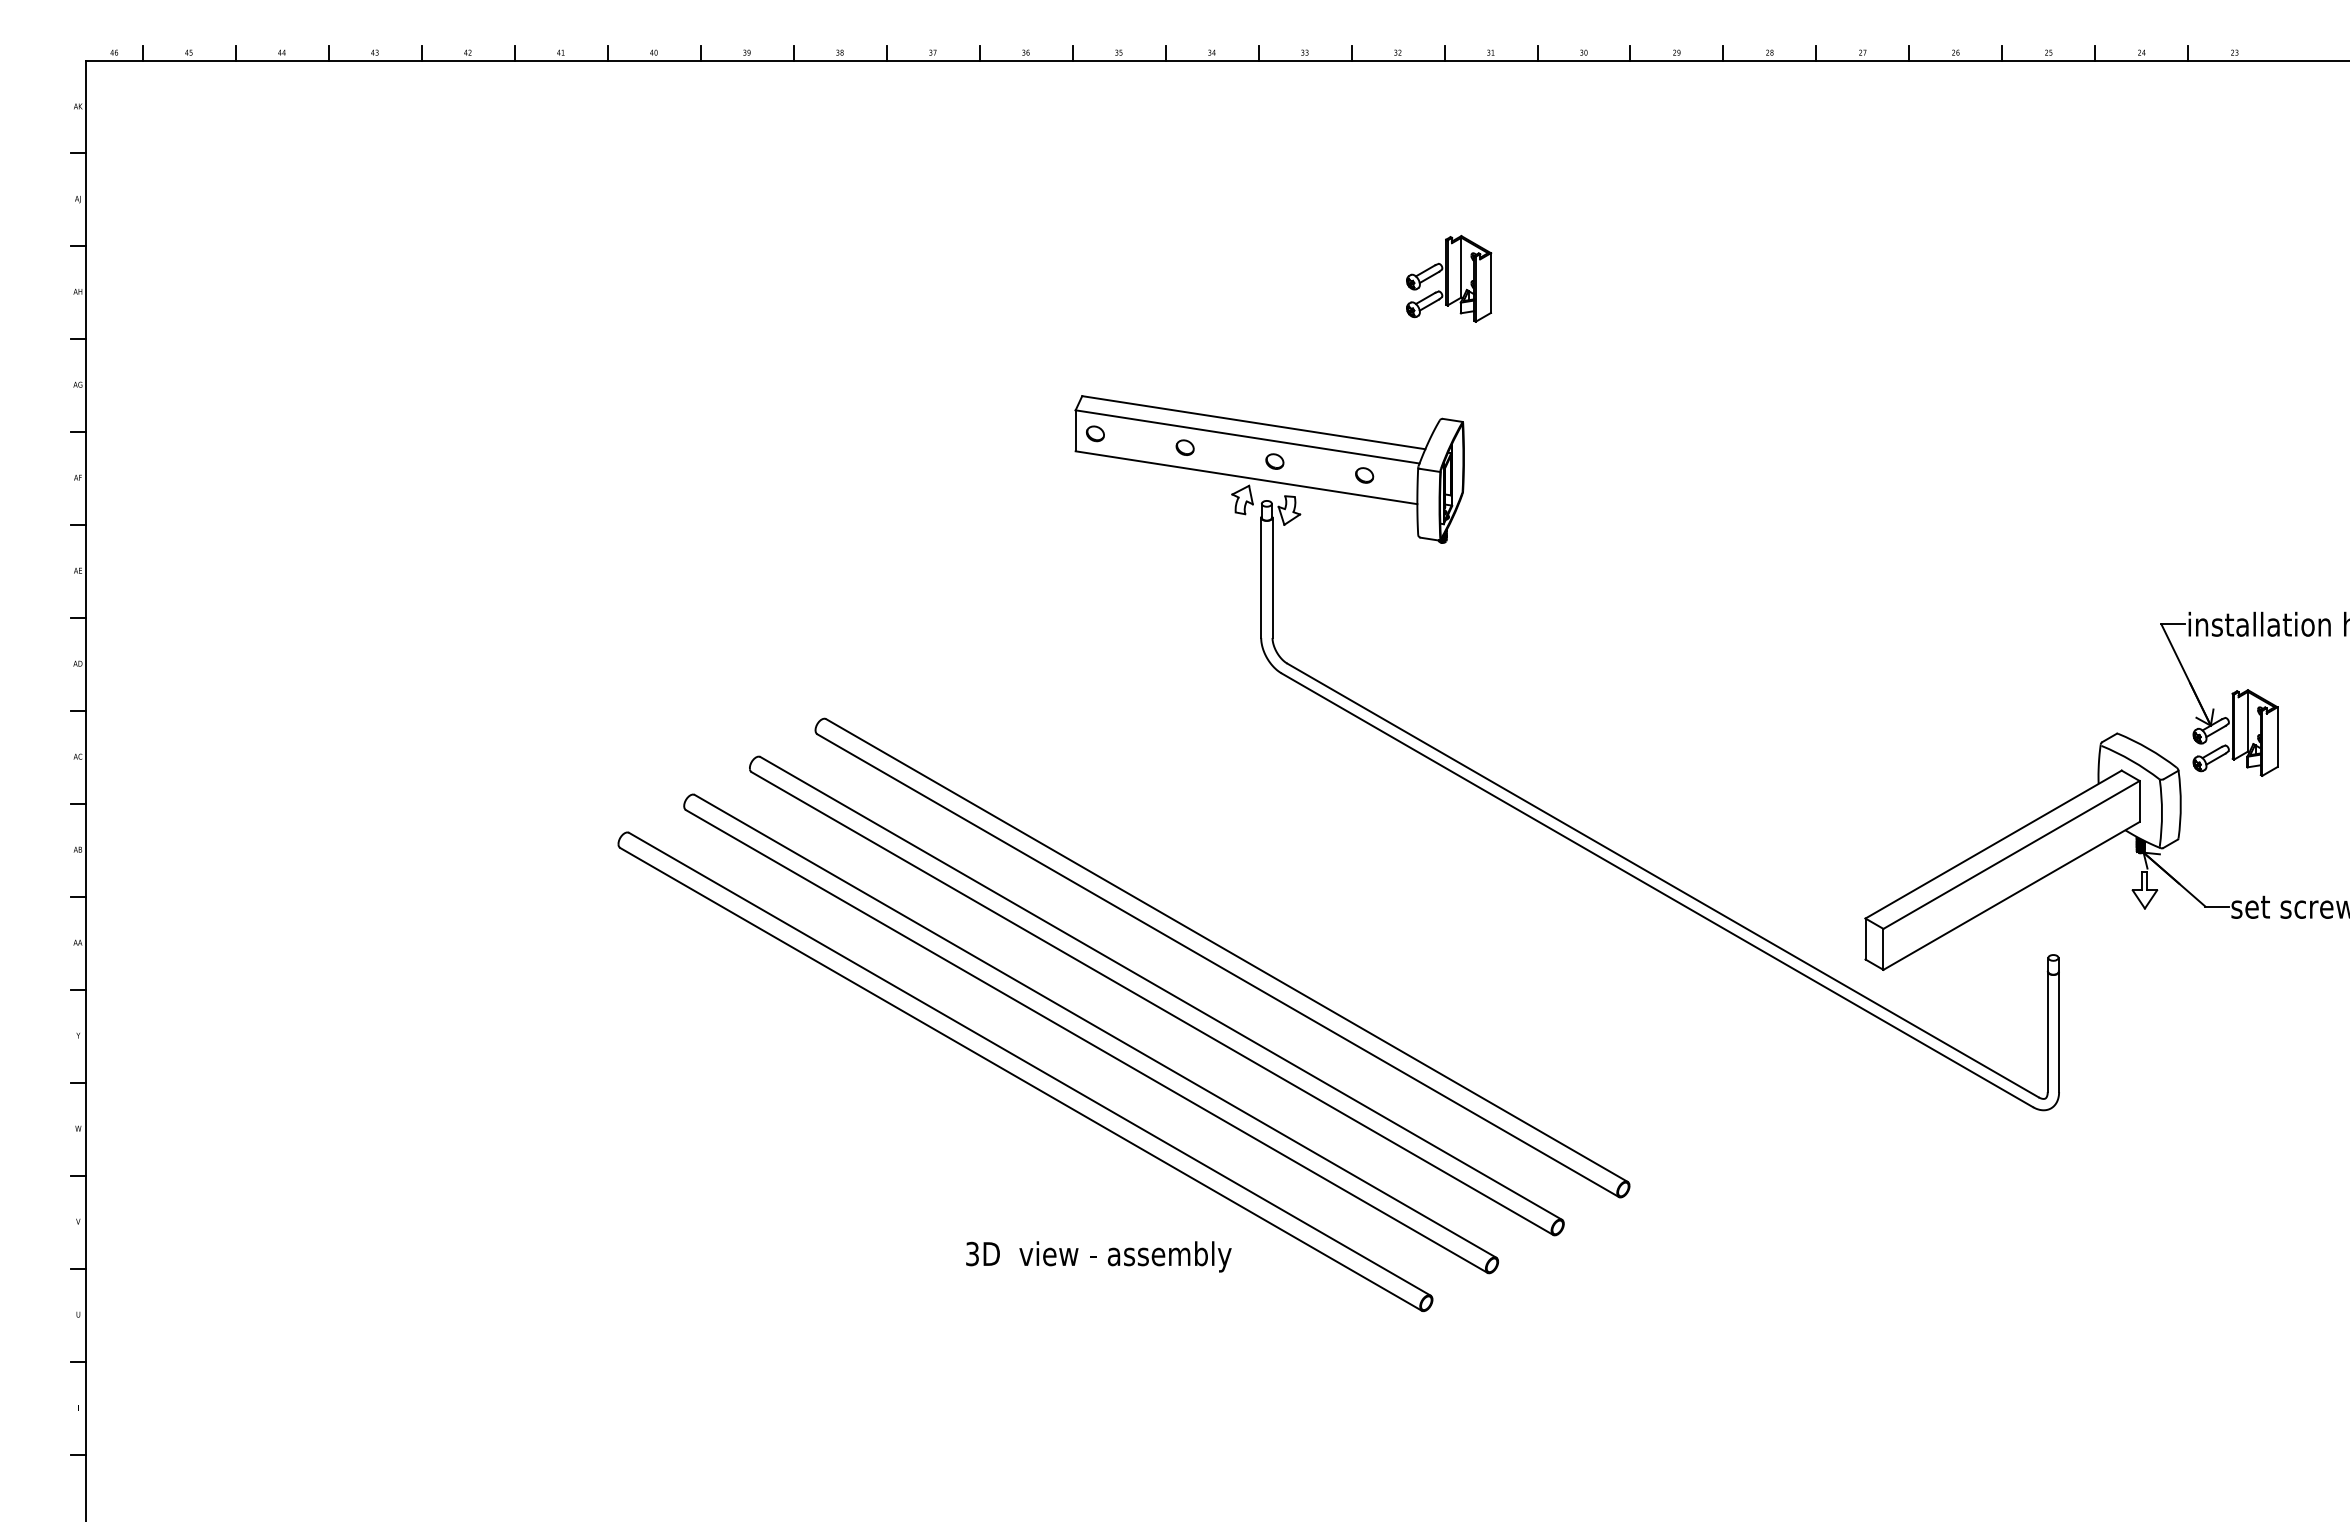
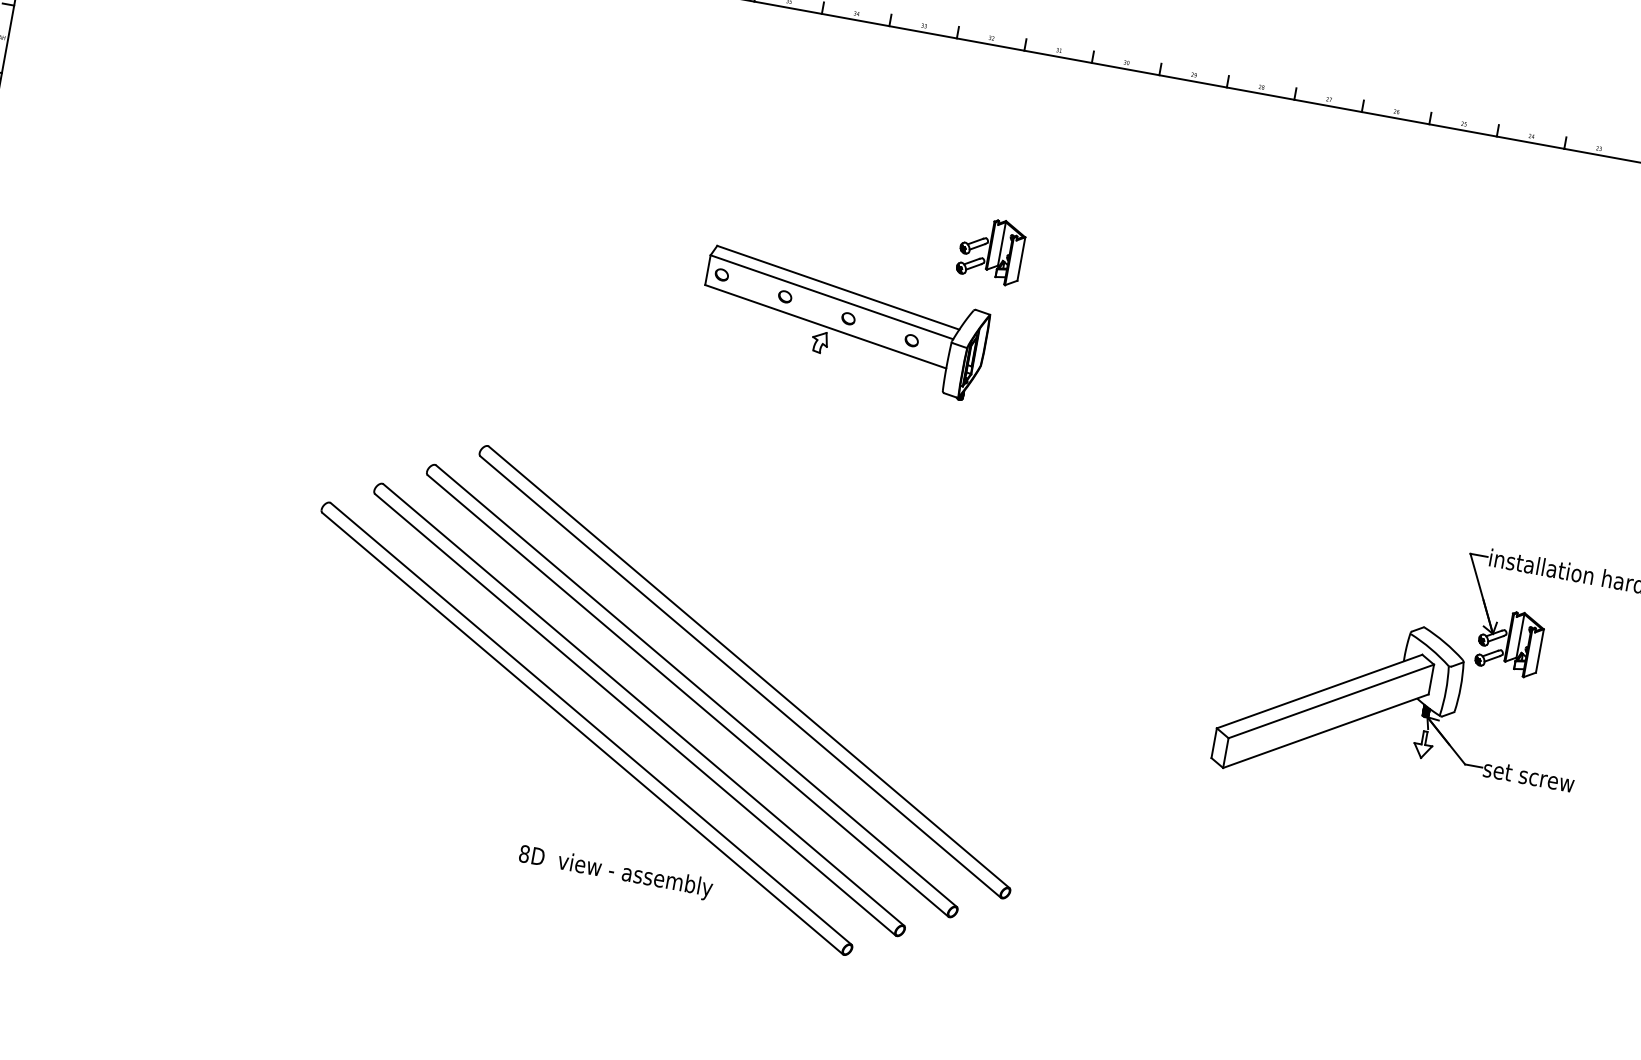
part: (1449, 278) -> (991, 250), moved
part: (1627, 858) -> (1052, 653), removed
text: (972, 1254) -> (524, 854), 3D -> 8D

